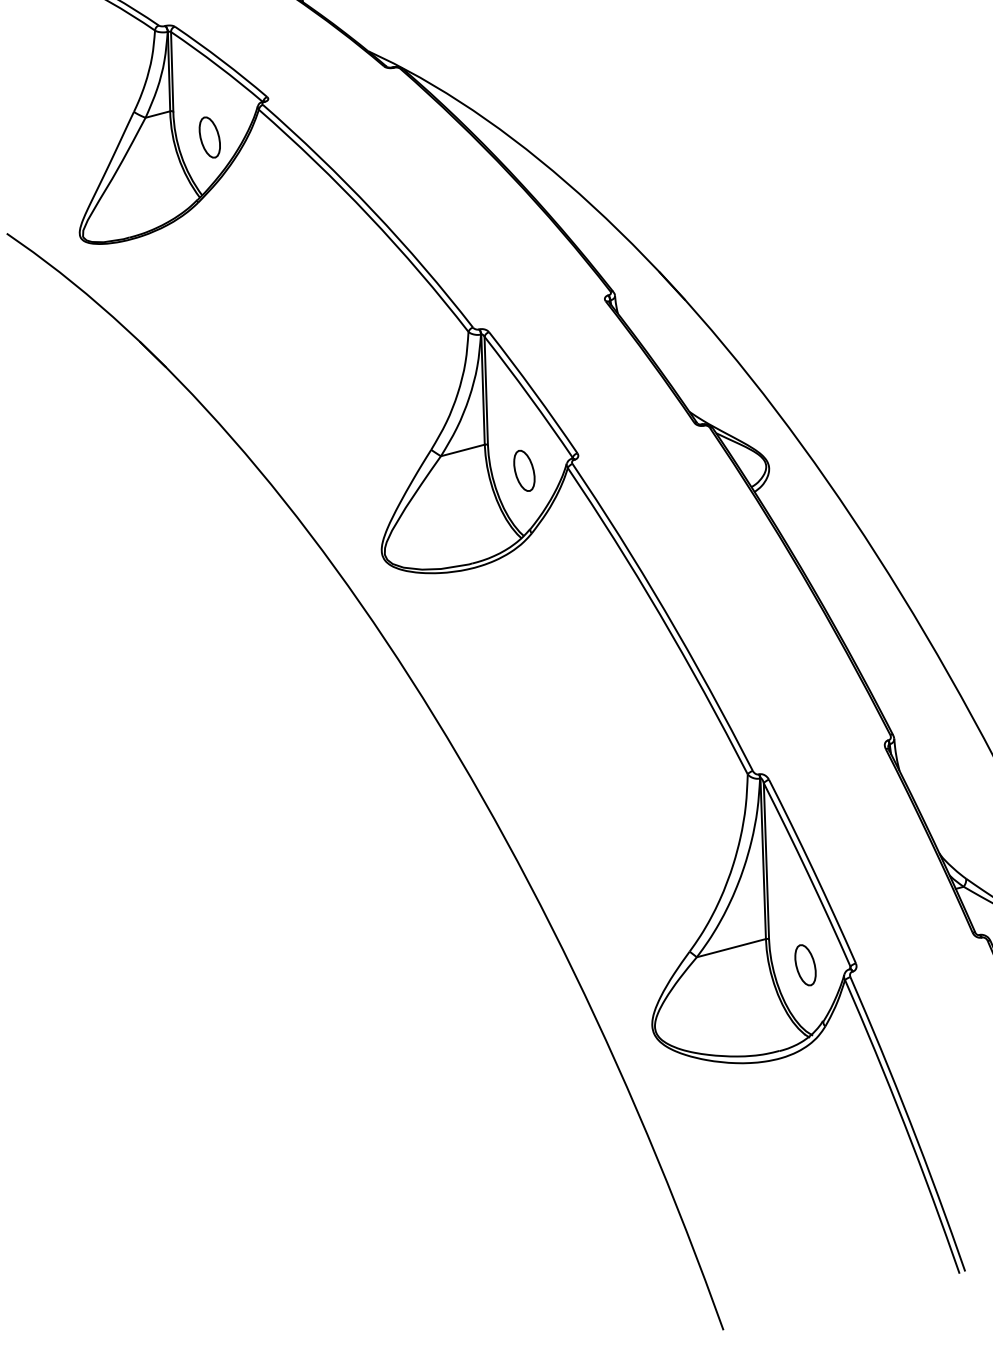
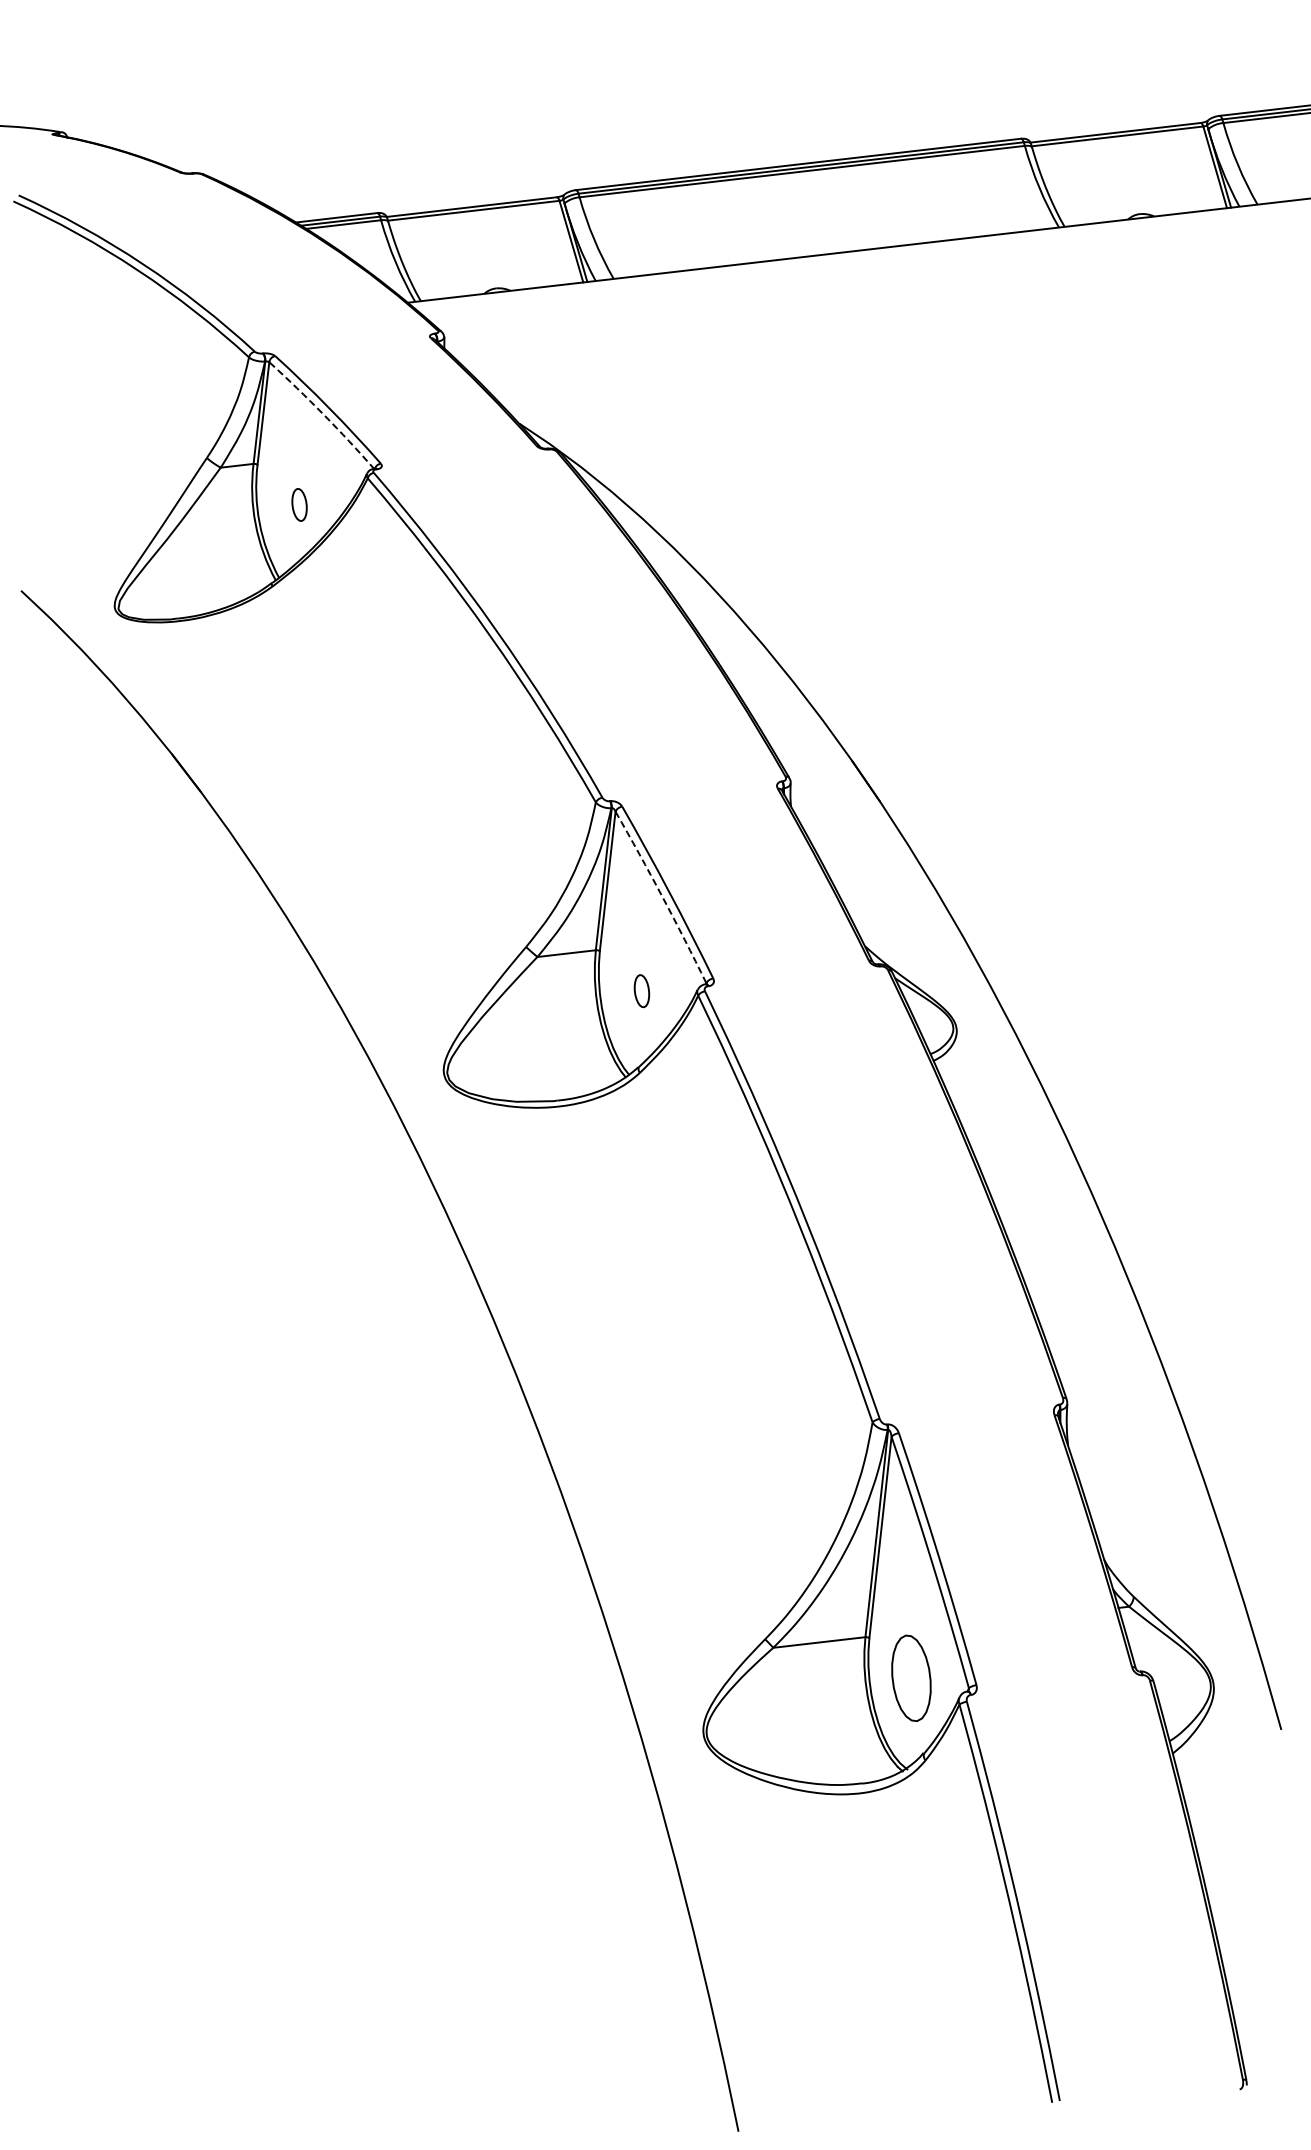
arc: (218, 65) -> (323, 414), solid -> dashed
part: (209, 137) -> (299, 504), size x0.6
arc: (529, 396) -> (662, 896), solid -> dashed
part: (524, 470) -> (641, 990), size x0.6
part: (805, 964) -> (911, 1677), size x1.6

